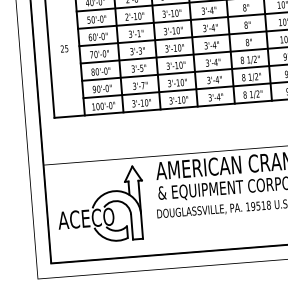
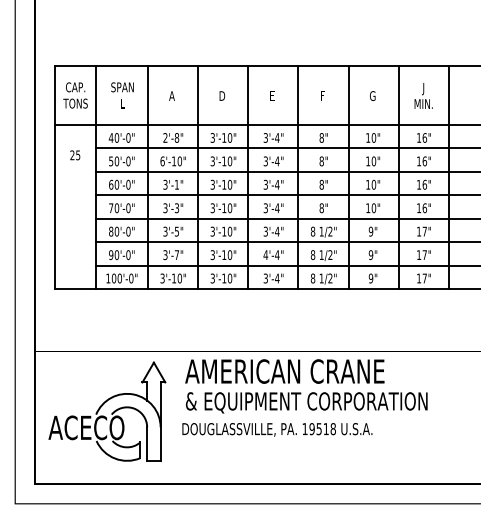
text: (126, 17) -> (162, 161), 2'-10" -> 6'-10"
text: (64, 48) -> (75, 155), moved
text: (208, 80) -> (265, 255), 3'-4" -> 4'-4"

